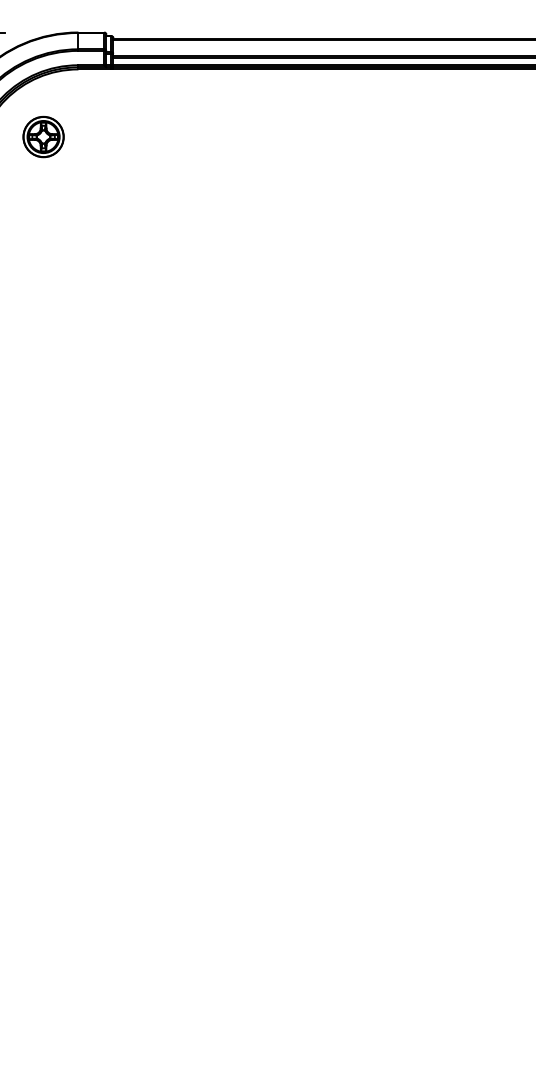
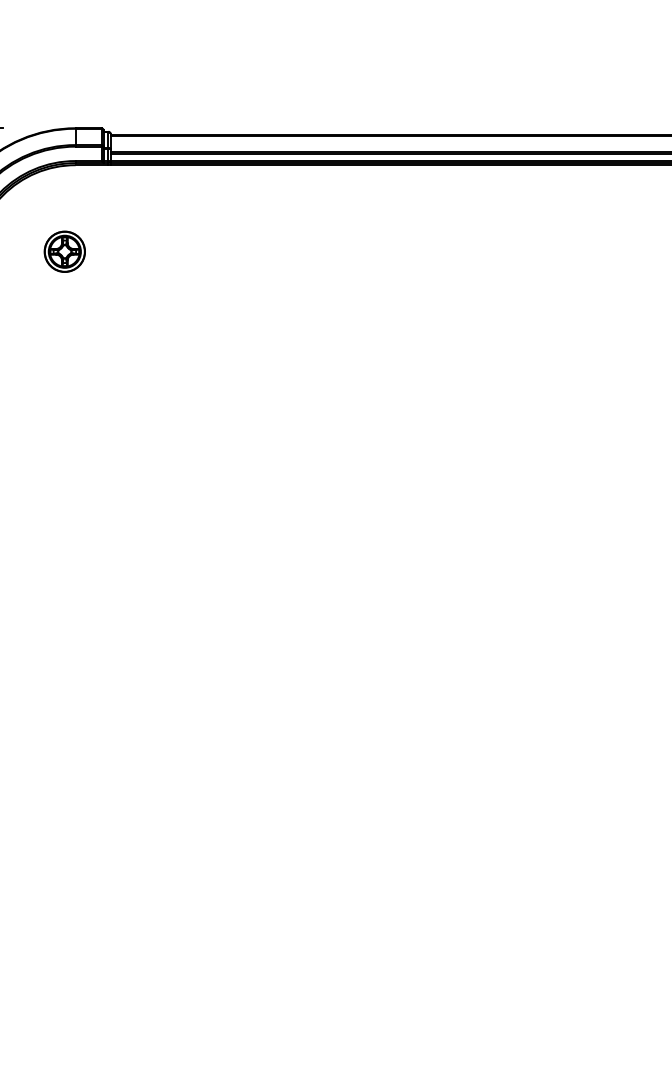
part: (43, 136) -> (64, 251), moved

